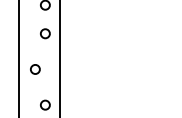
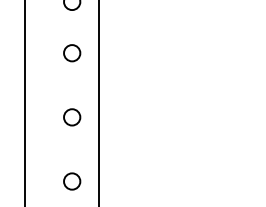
circle: (35, 69) -> (72, 117), moved

